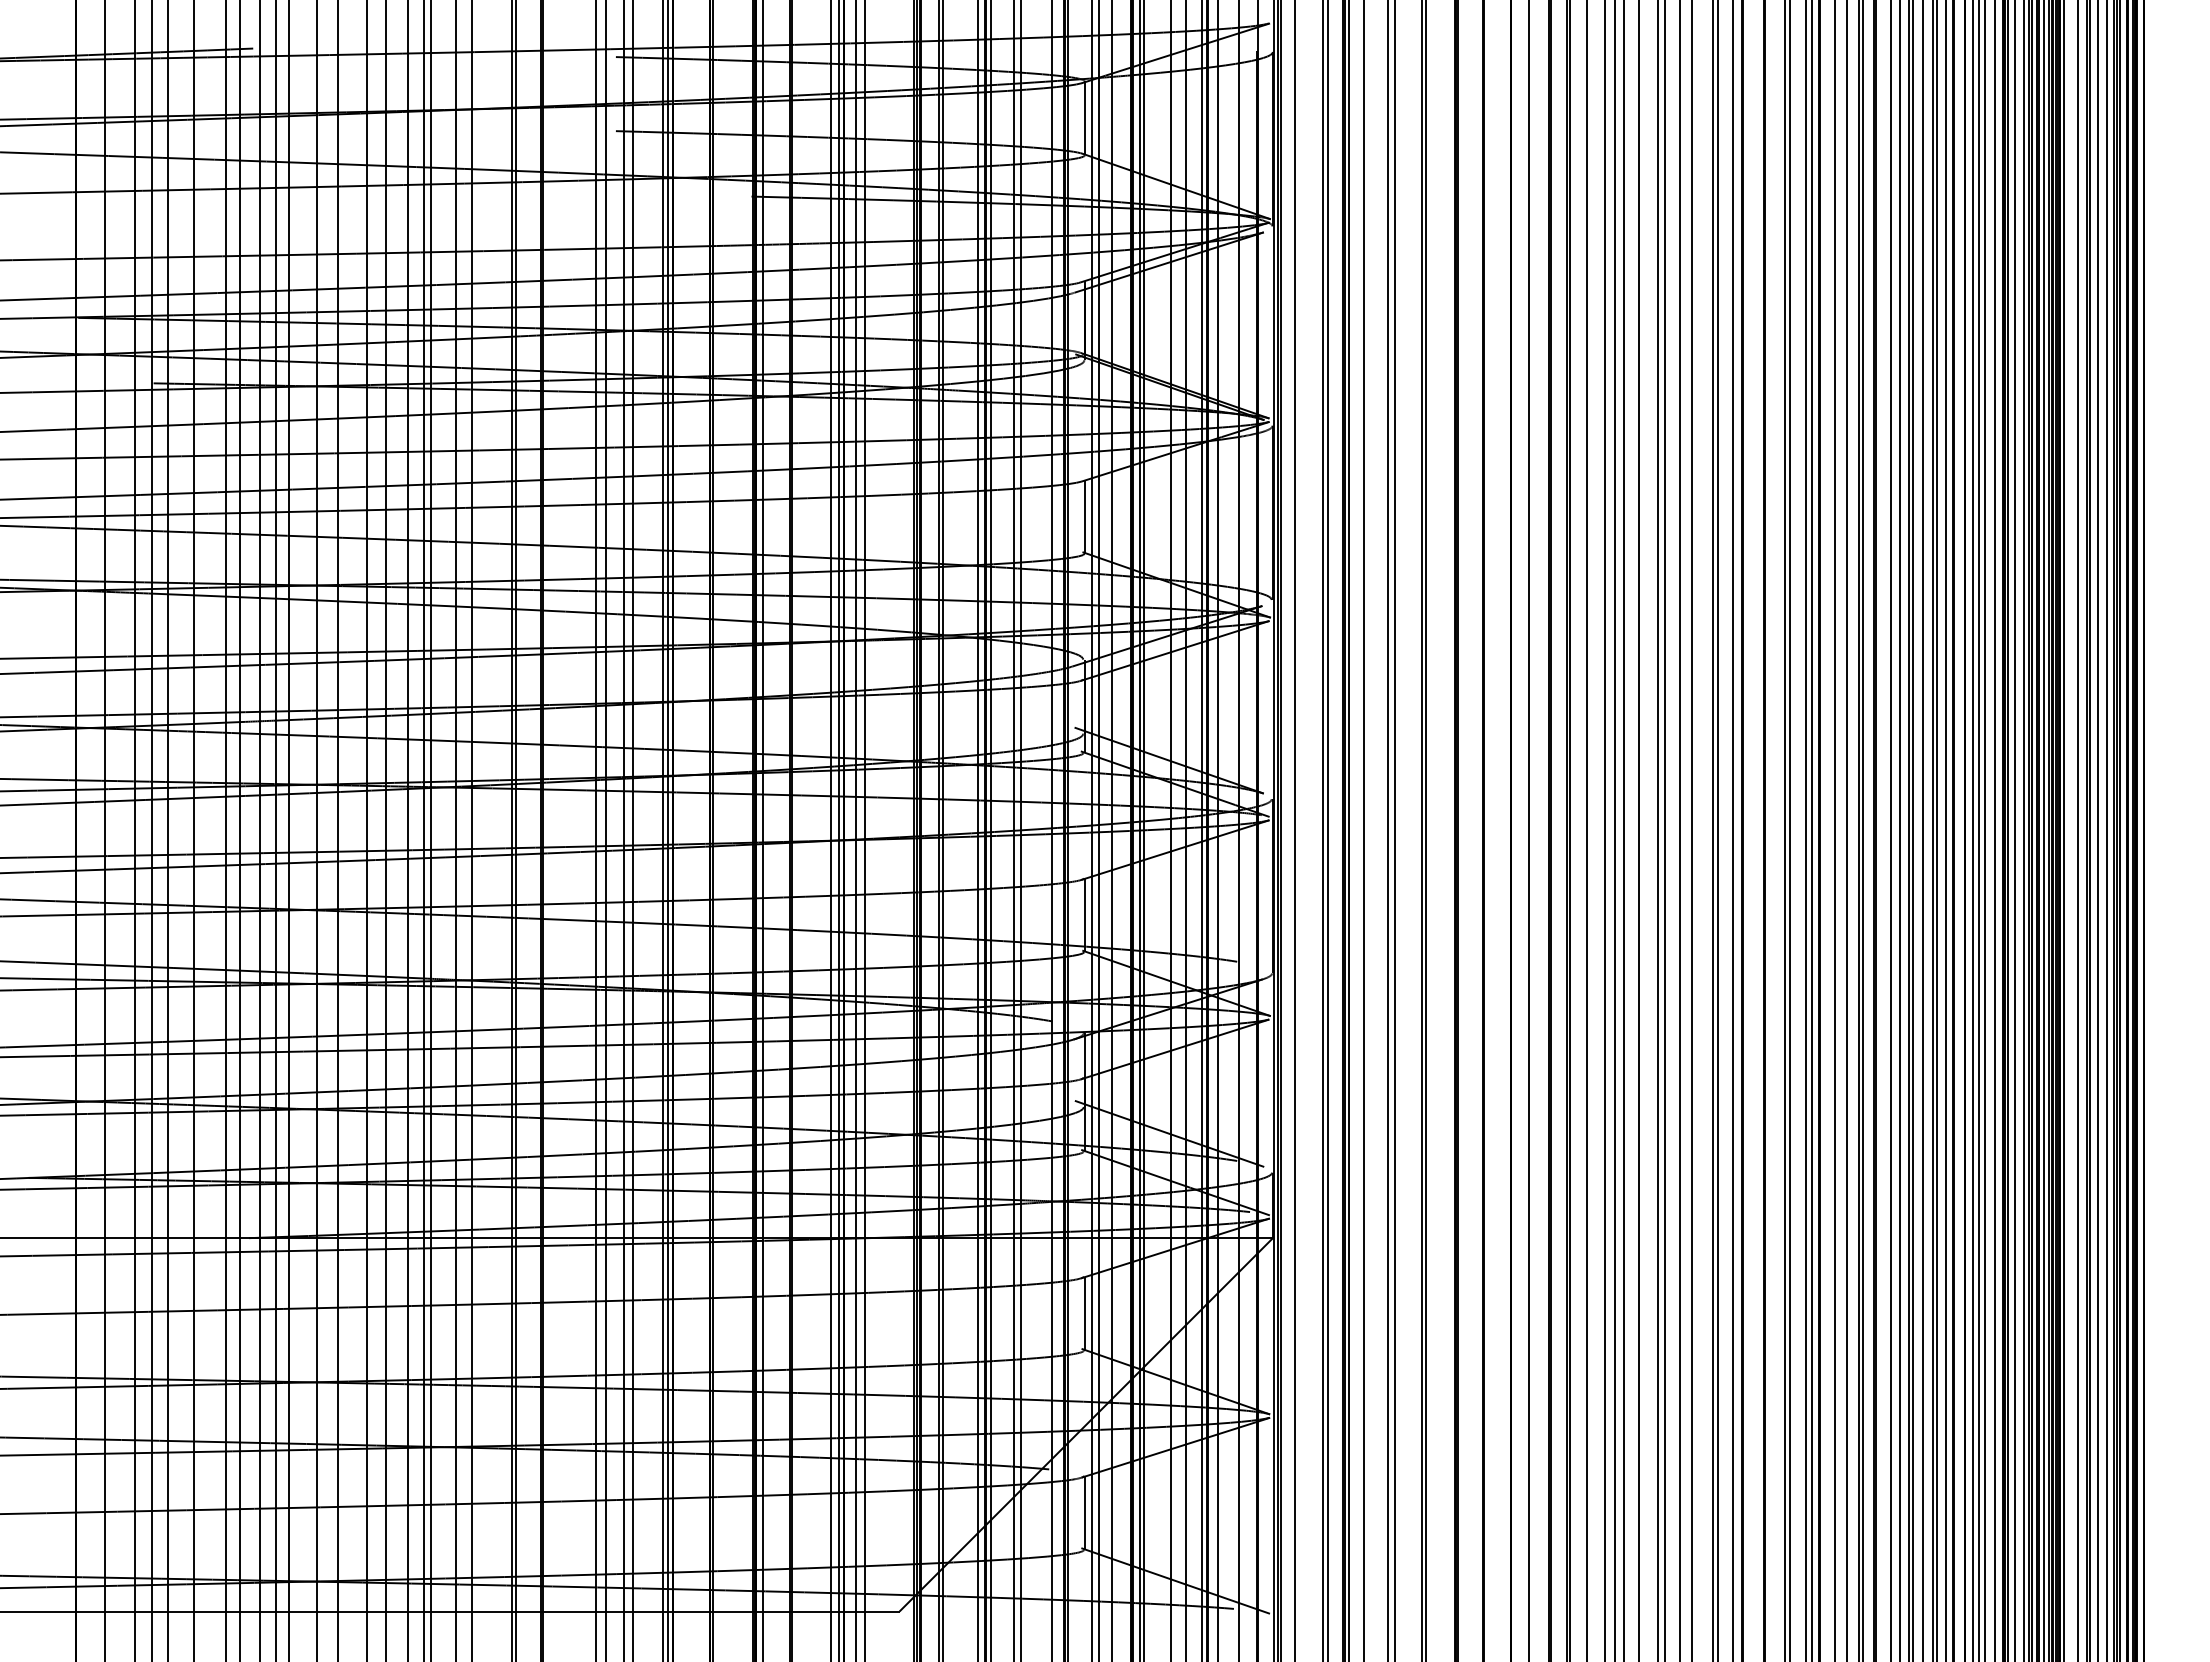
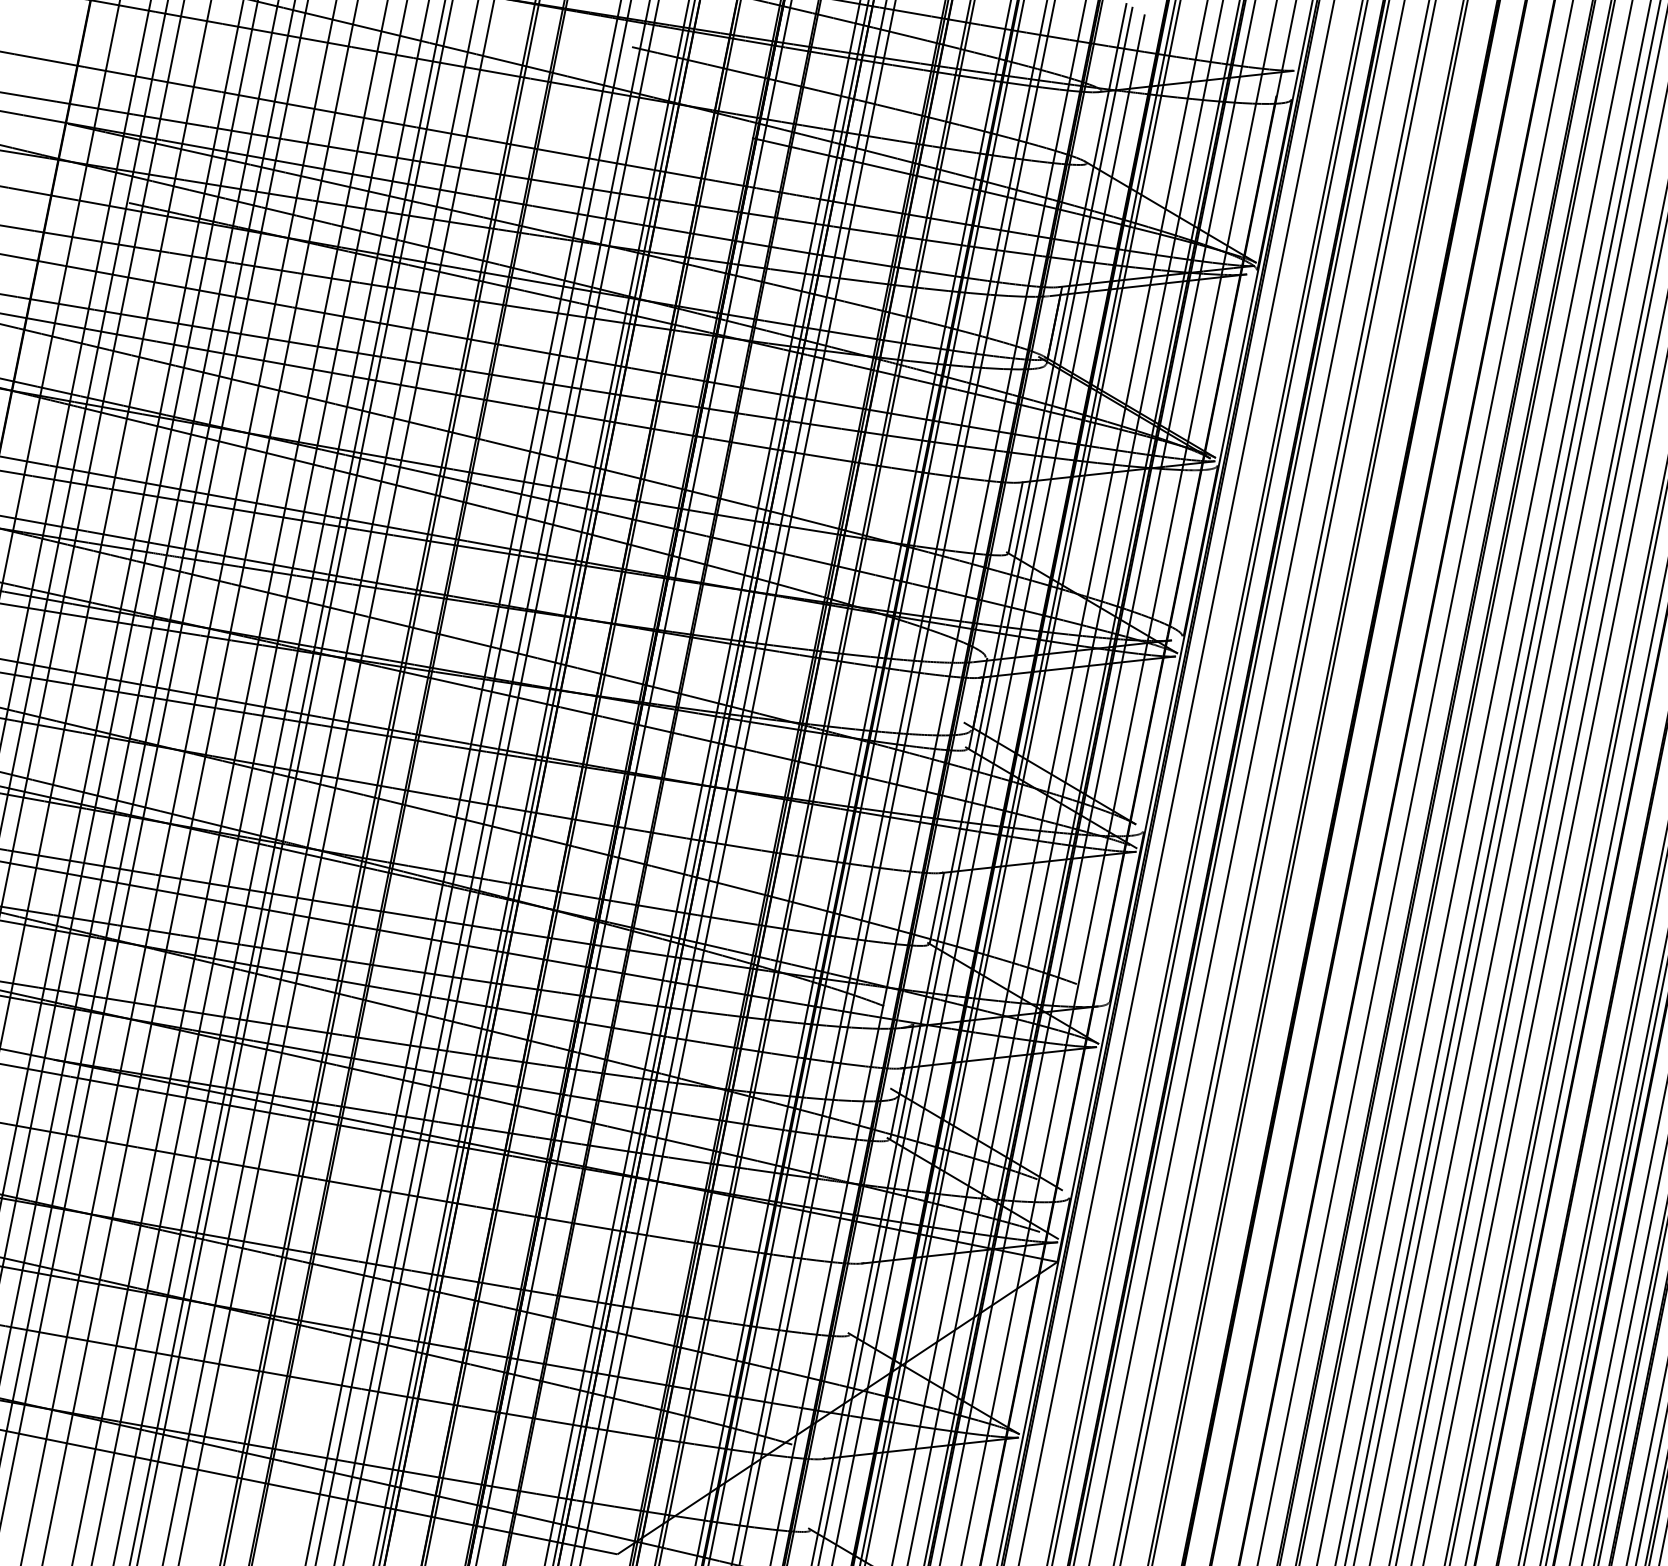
line: (1084, 118) -> (1093, 127), removed
line: (1084, 1313) -> (857, 1298), removed
line: (1084, 1512) -> (818, 1493), removed

